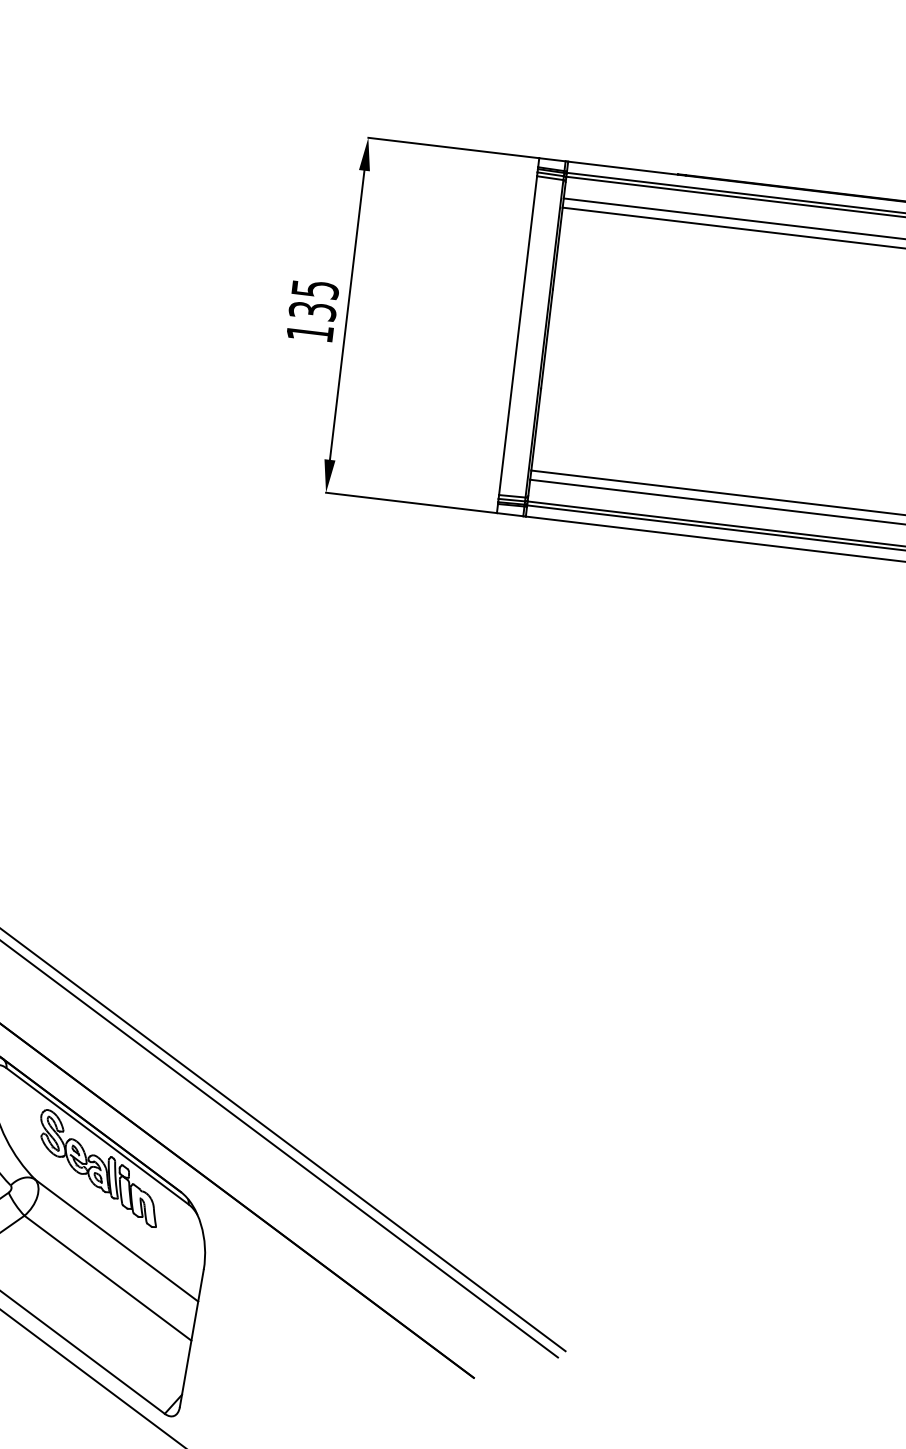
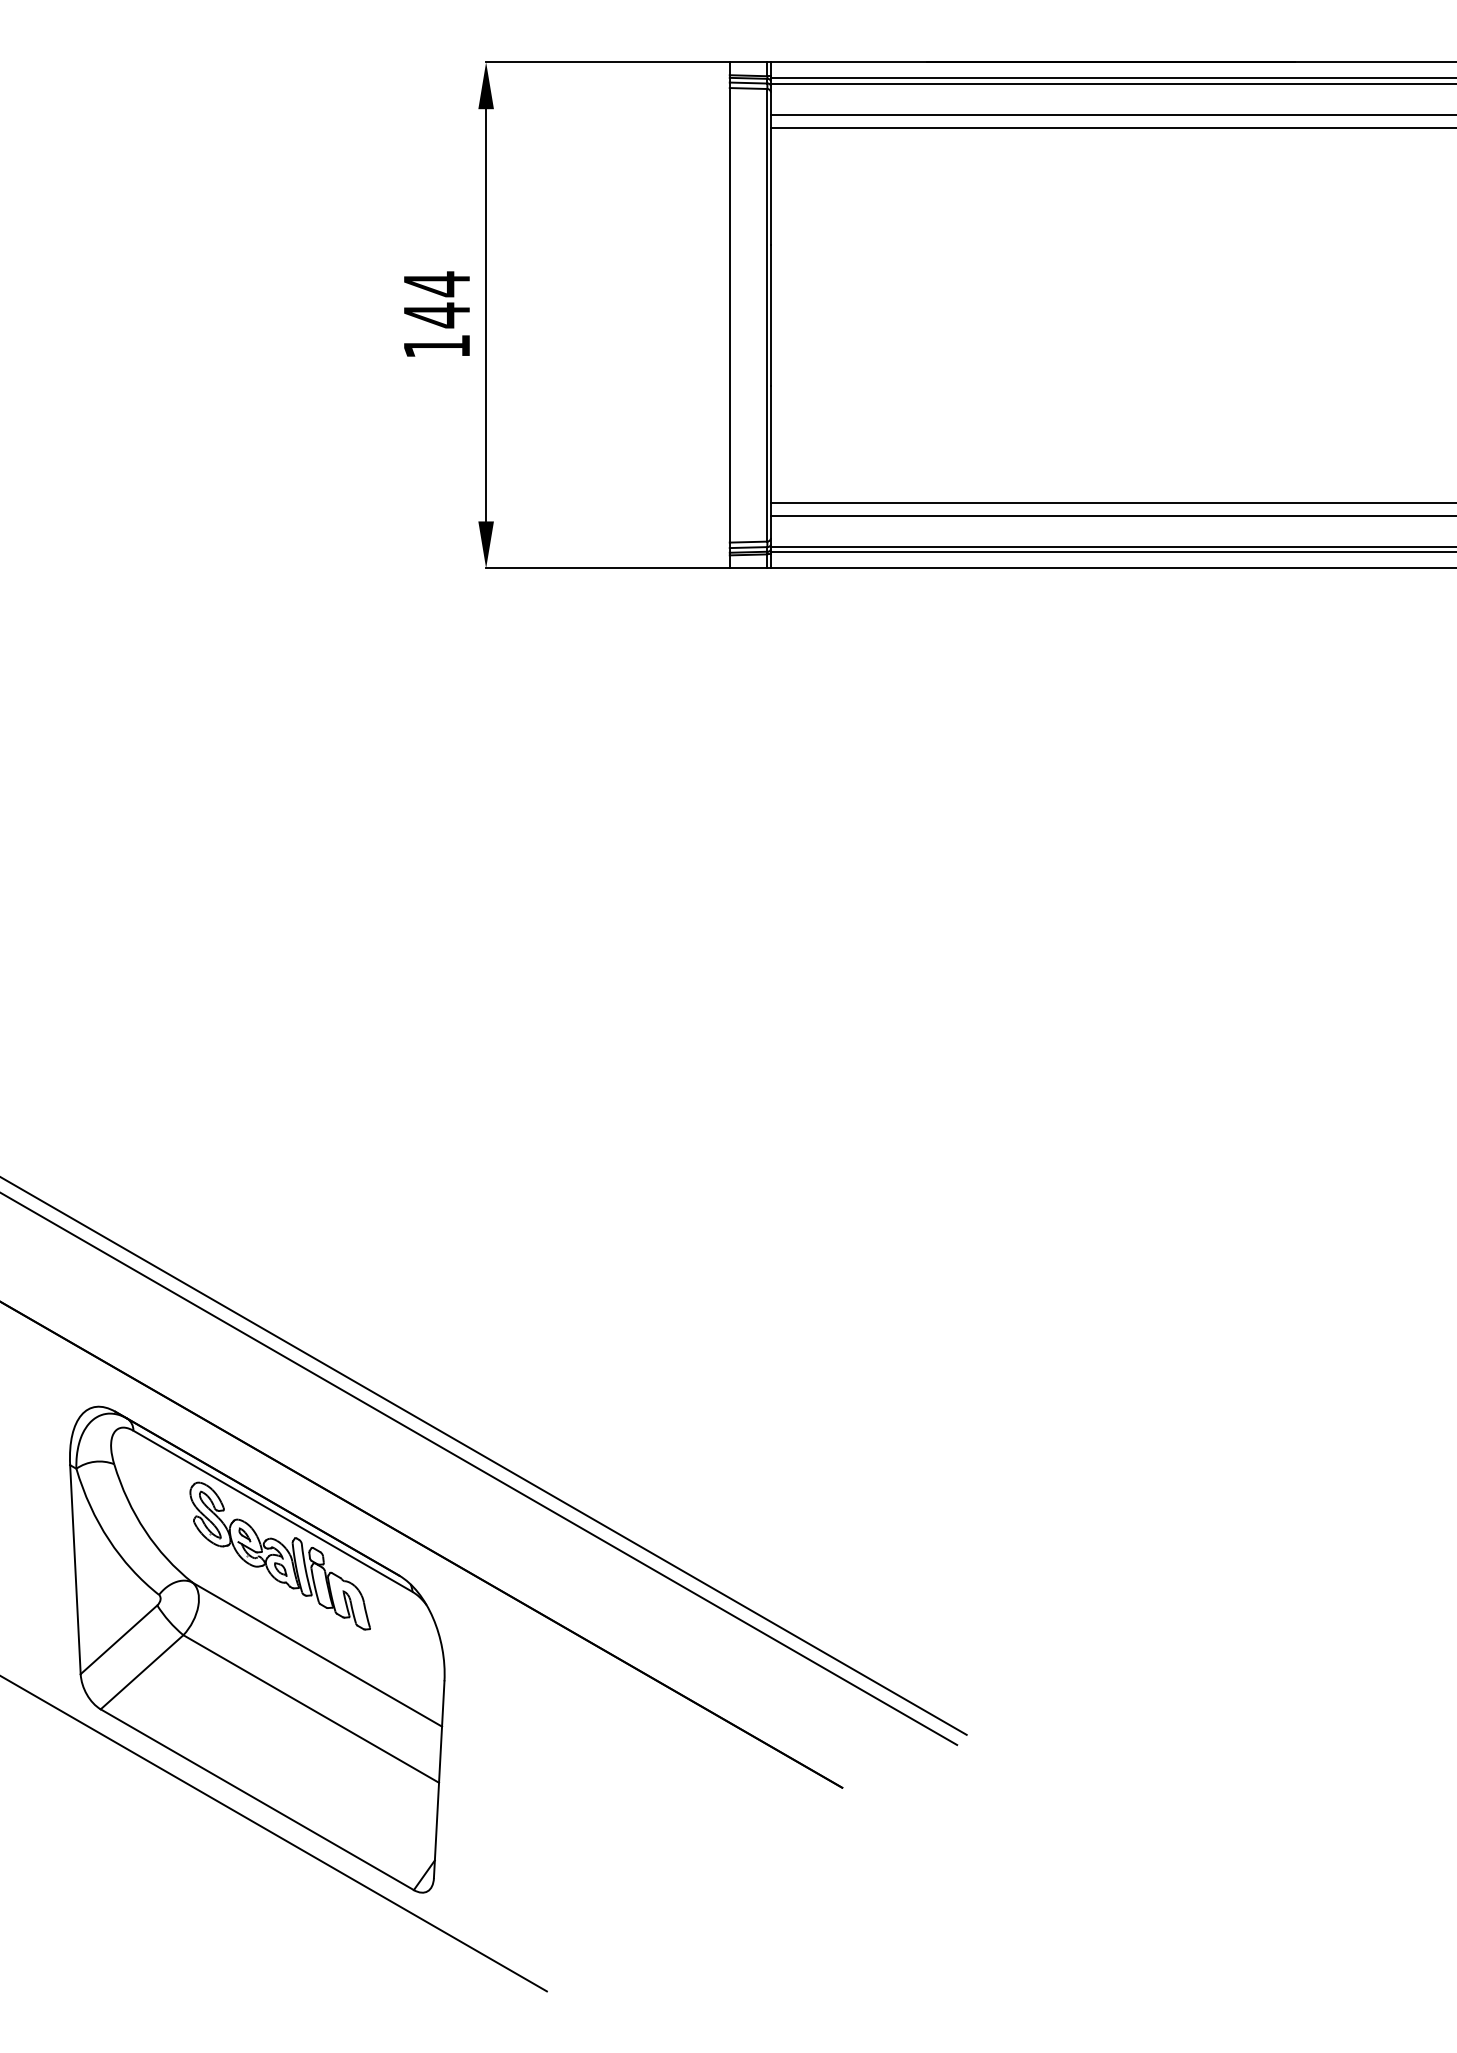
text: (313, 300) -> (436, 299), 135 -> 144

